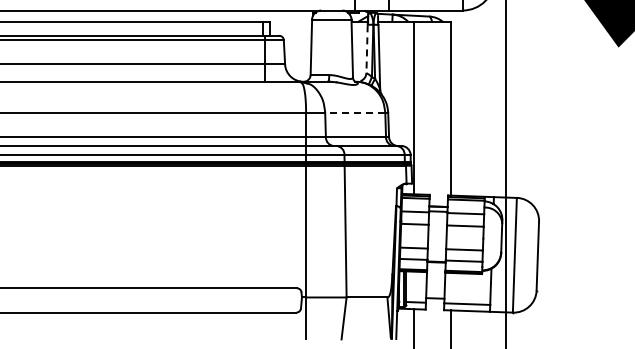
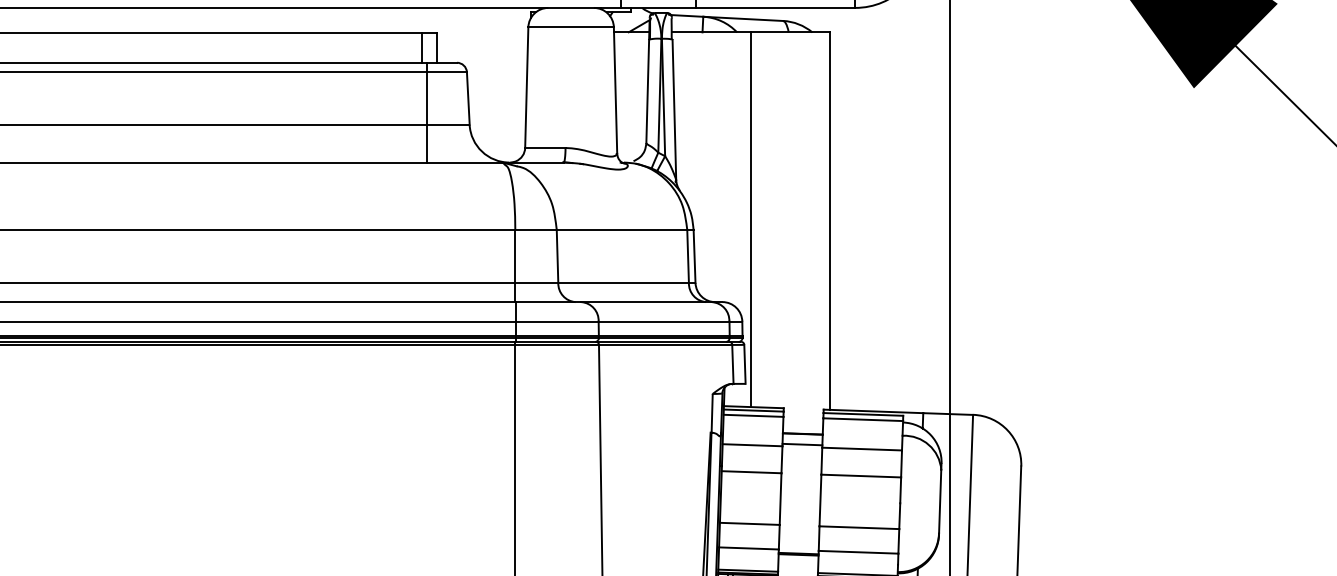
line: (367, 49) -> (648, 92), dashed -> solid
line: (354, 112) -> (620, 229), dashed -> solid

